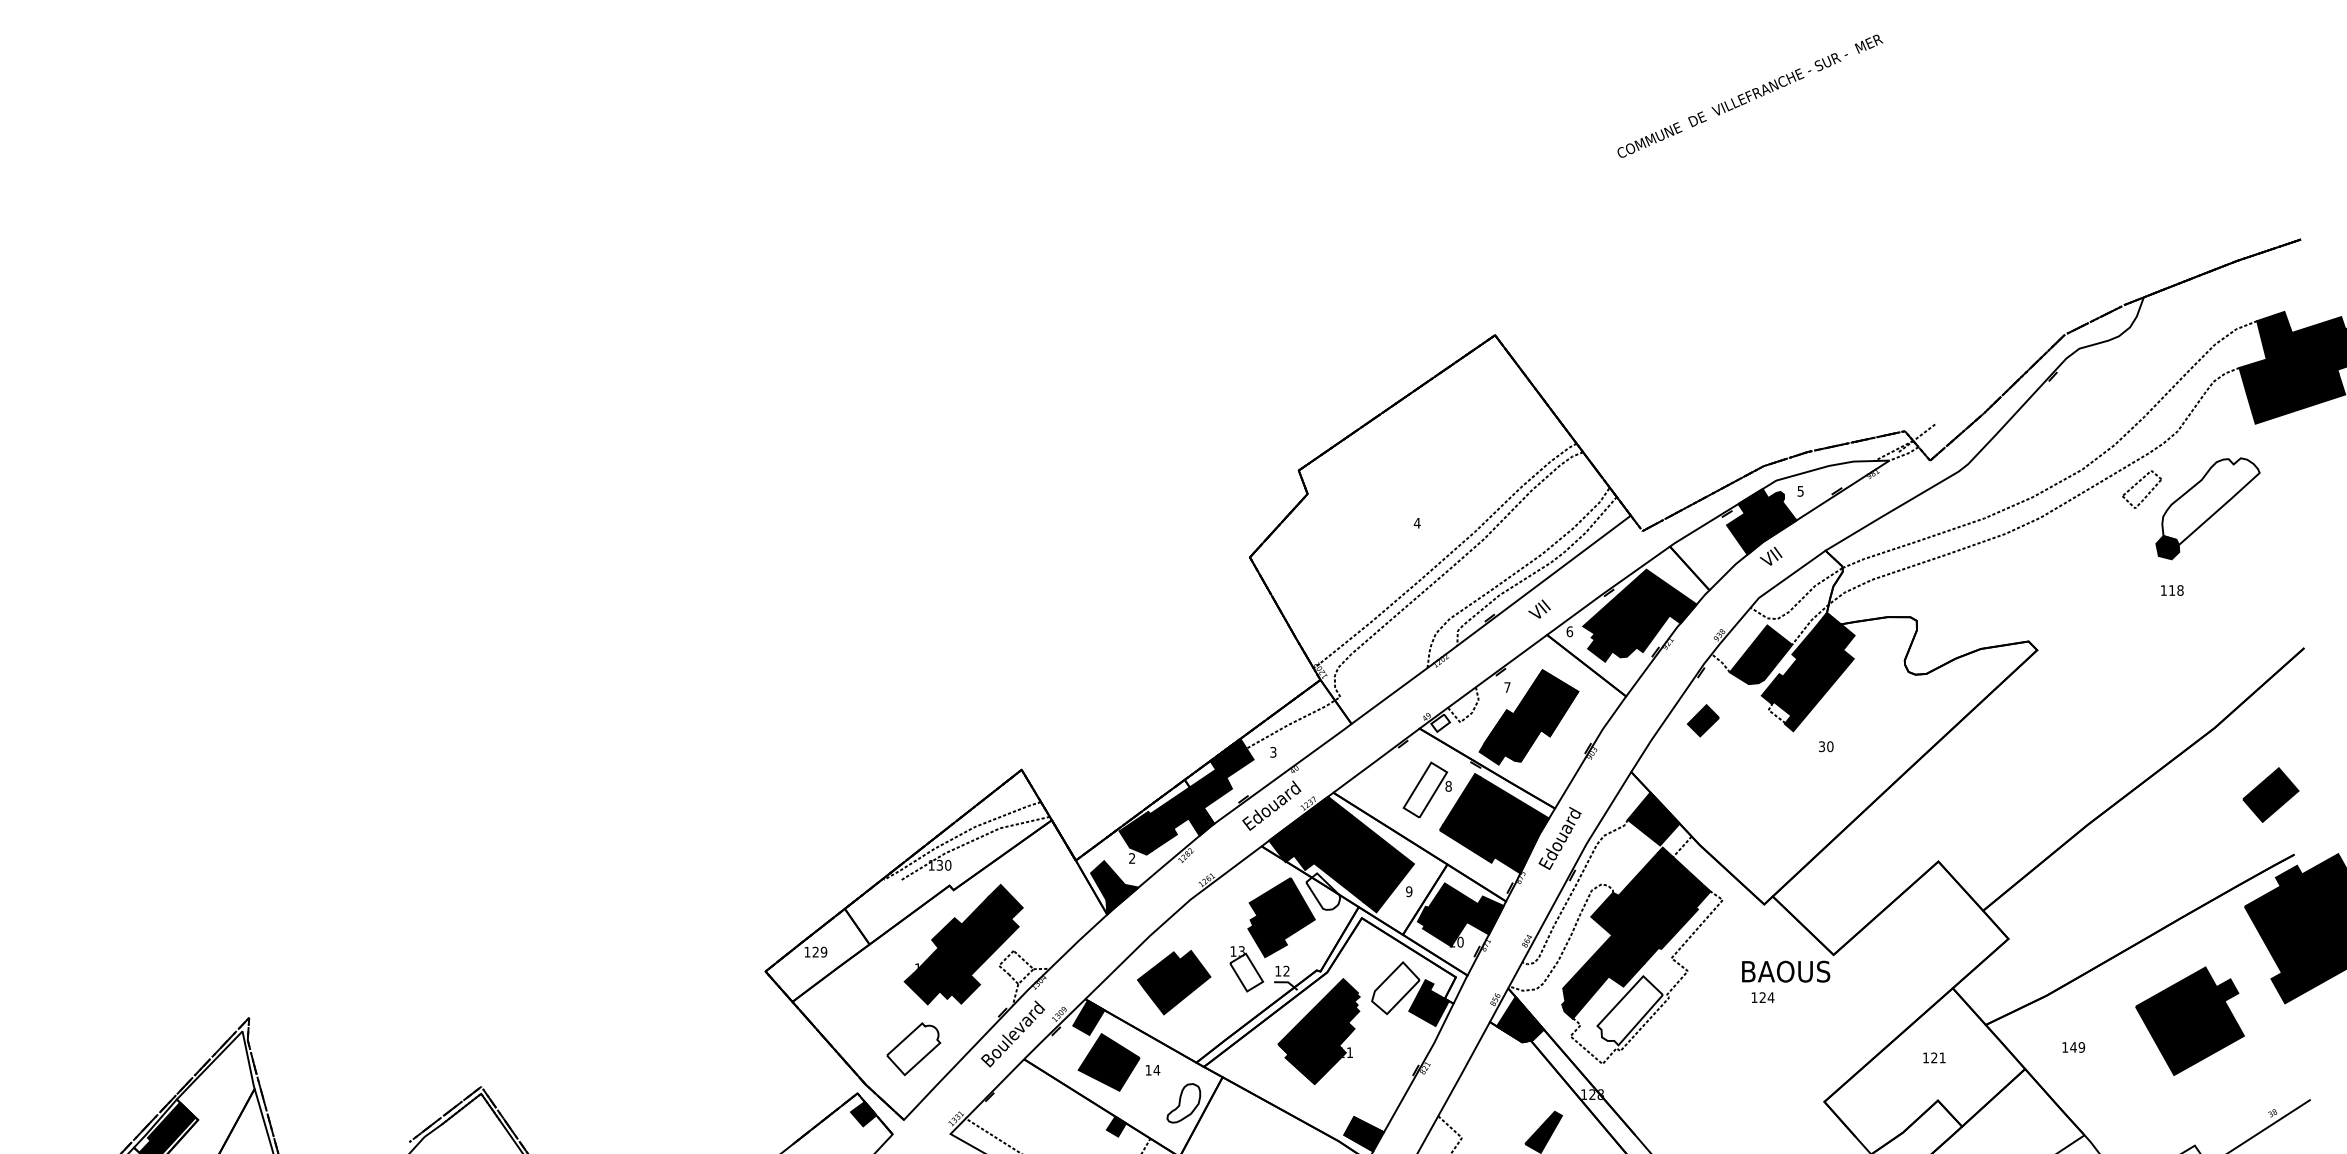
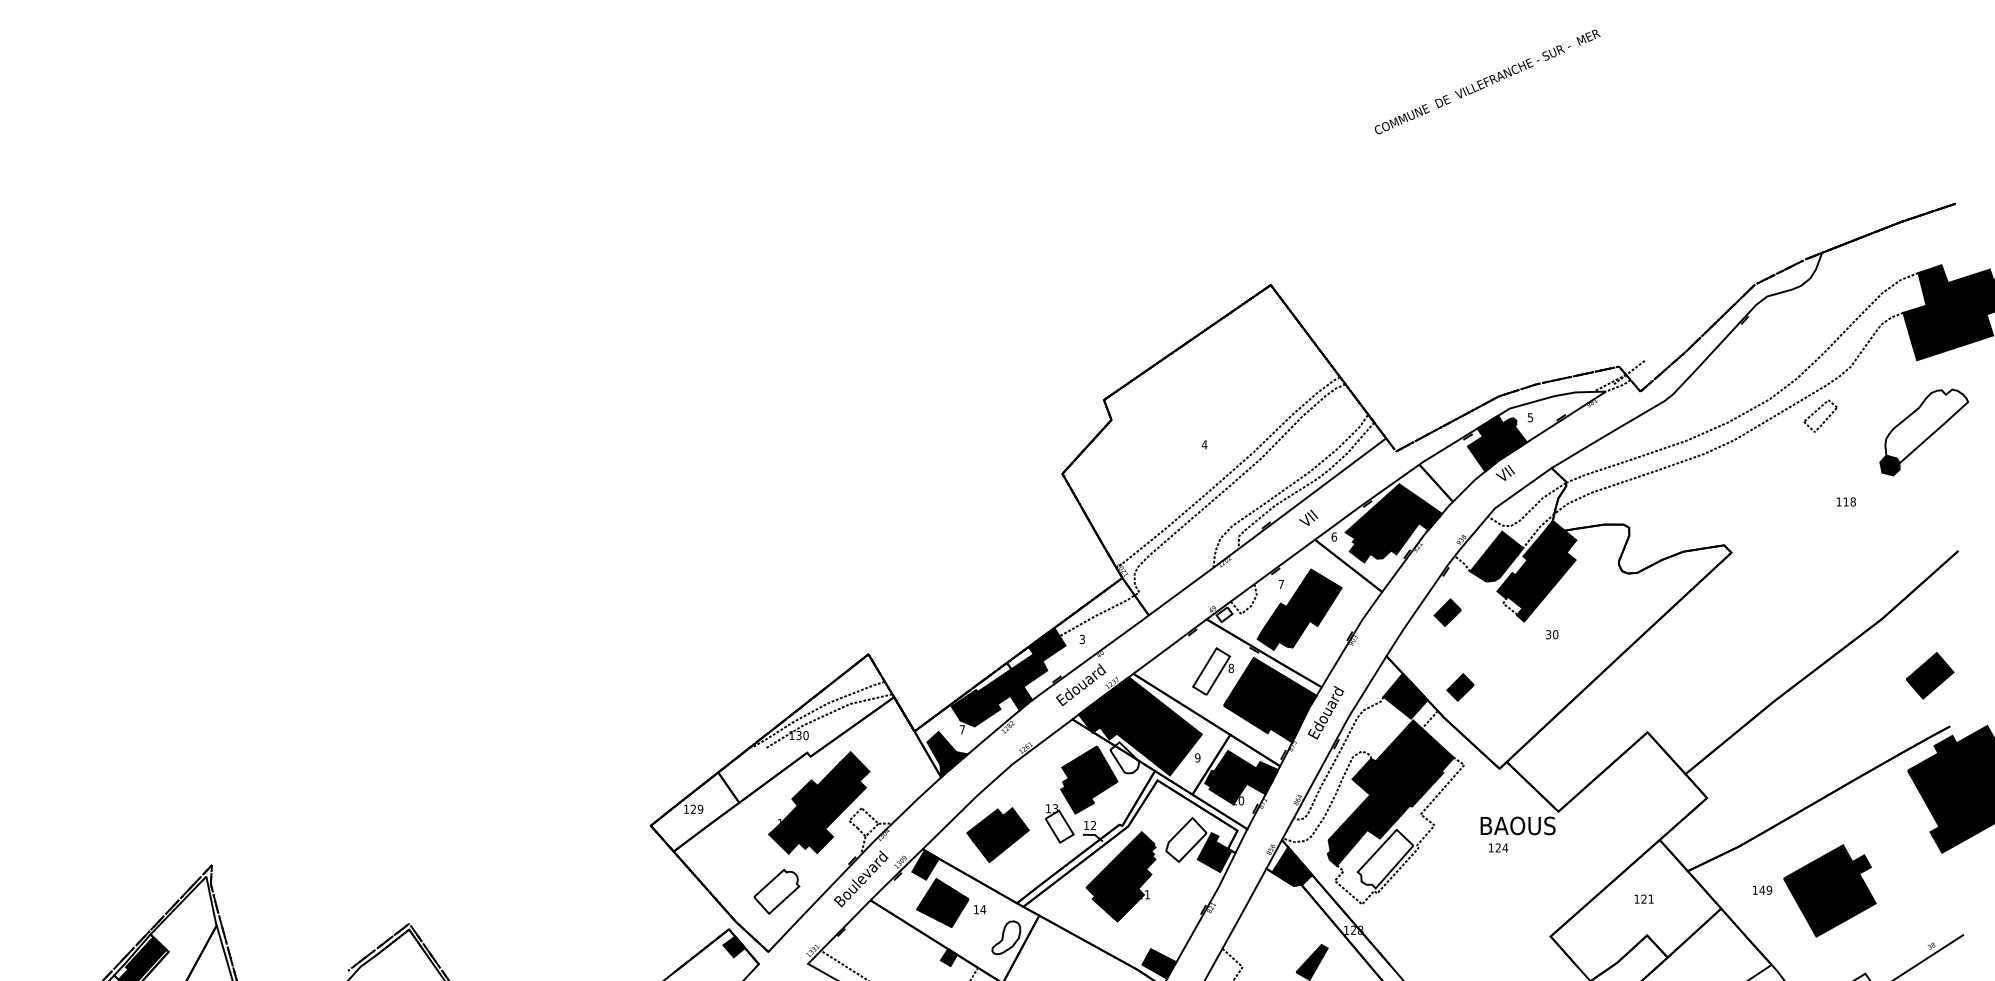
part: (2207, 508) -> (1923, 432), moved
part: (1717, 808) -> (1459, 687), added
text: (1132, 858) -> (962, 729), 2 -> 7
part: (2189, 1020) -> (1829, 890), moved

